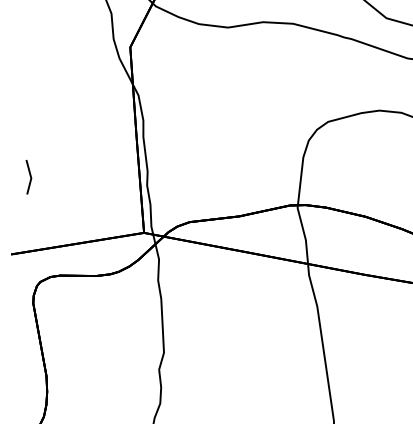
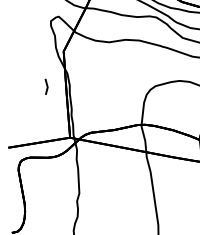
line: (28, 176) -> (46, 86), moved

